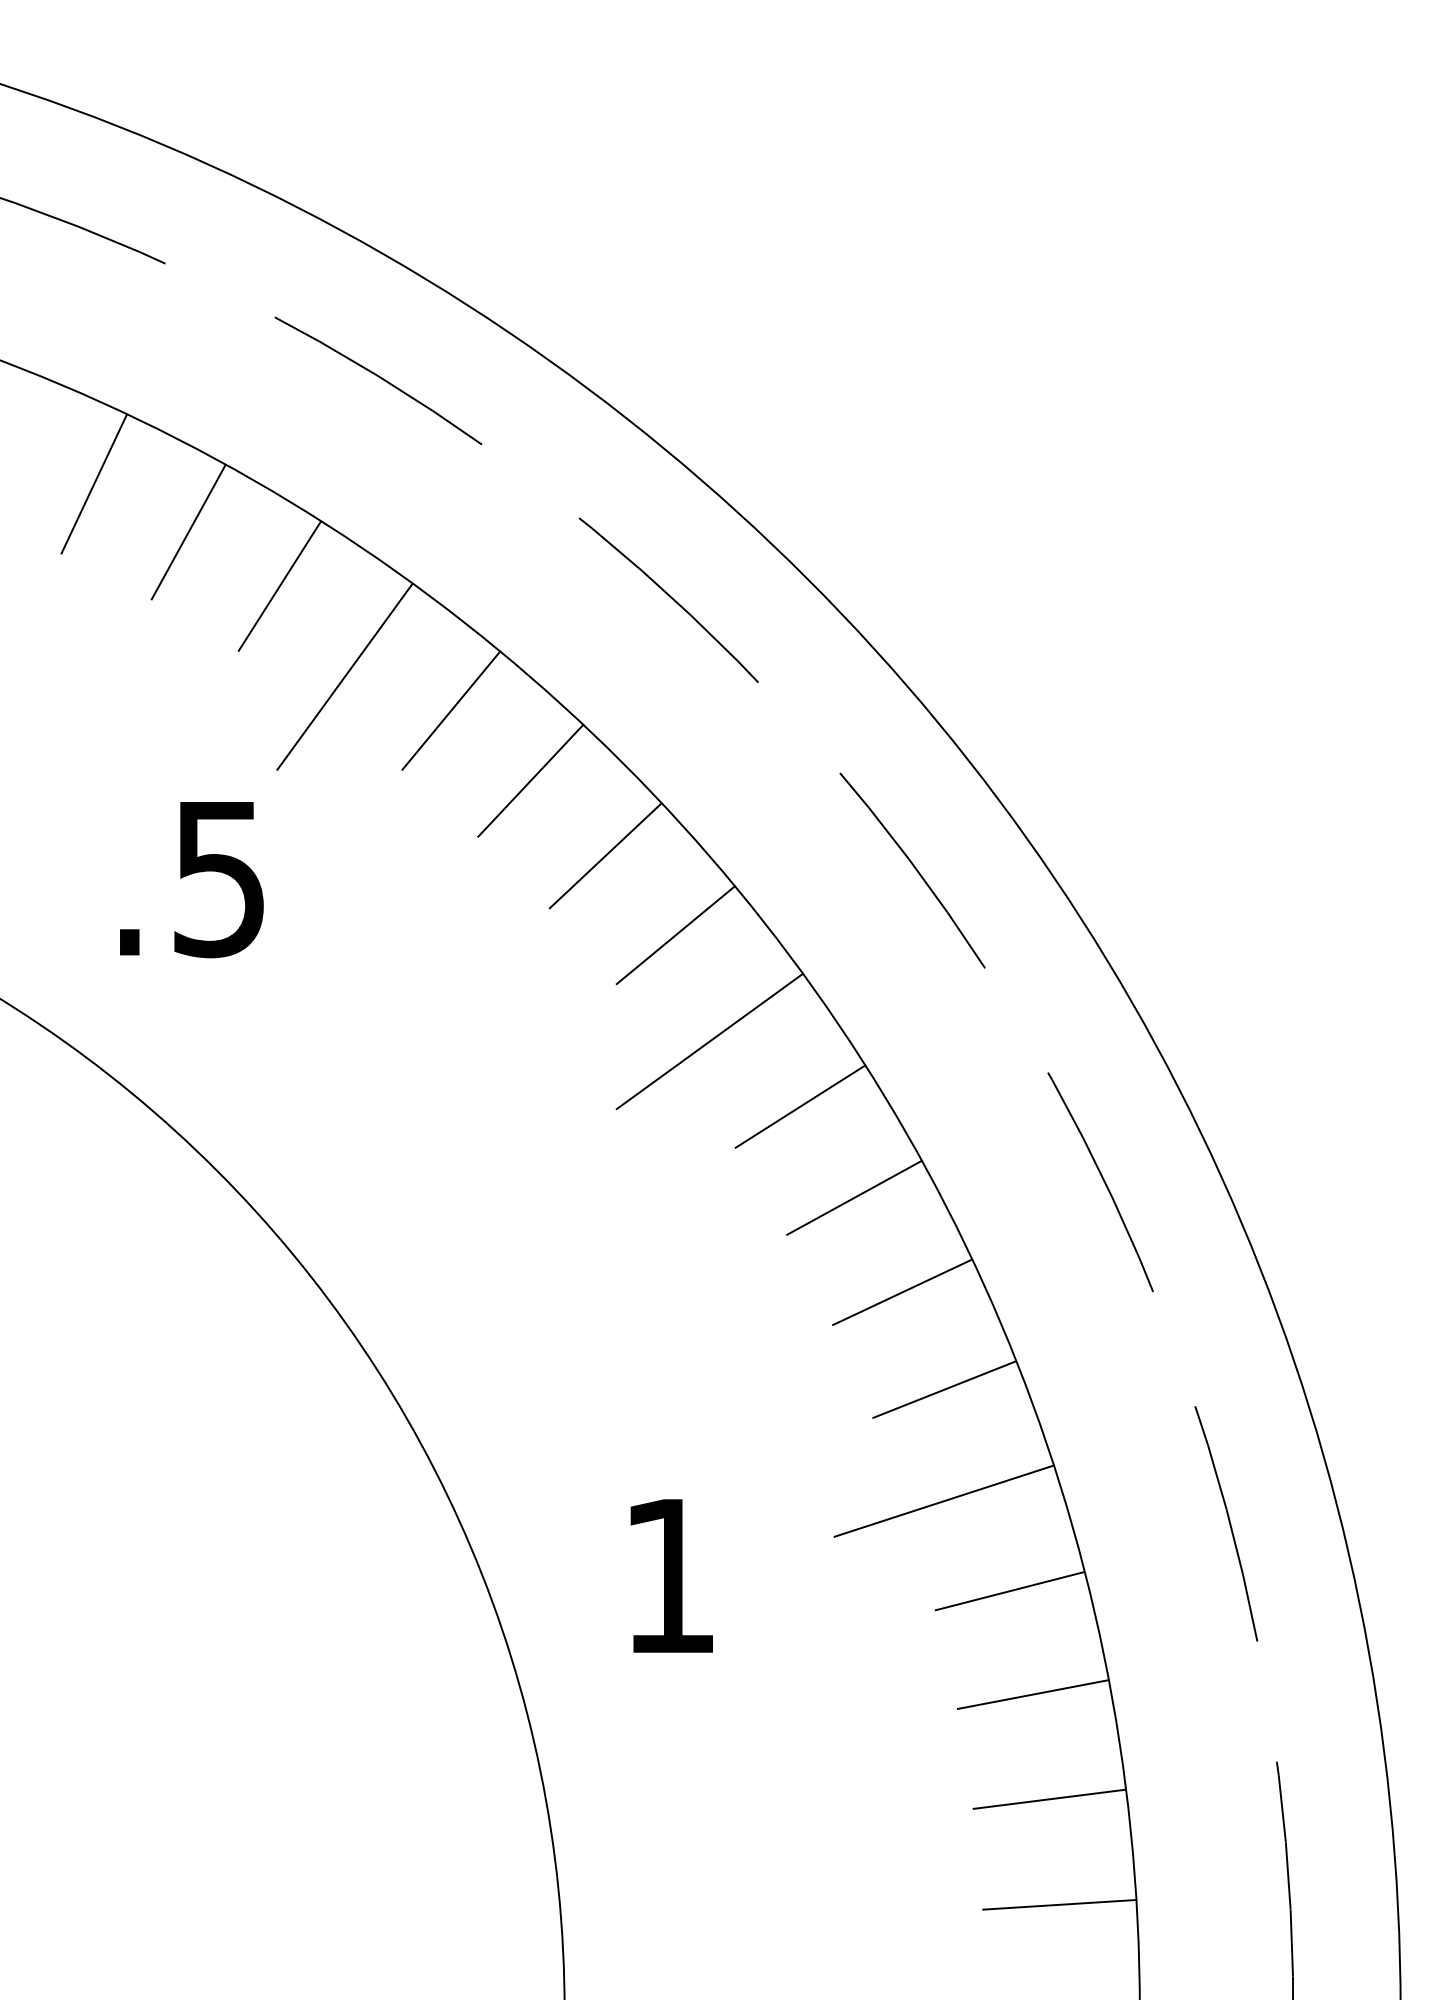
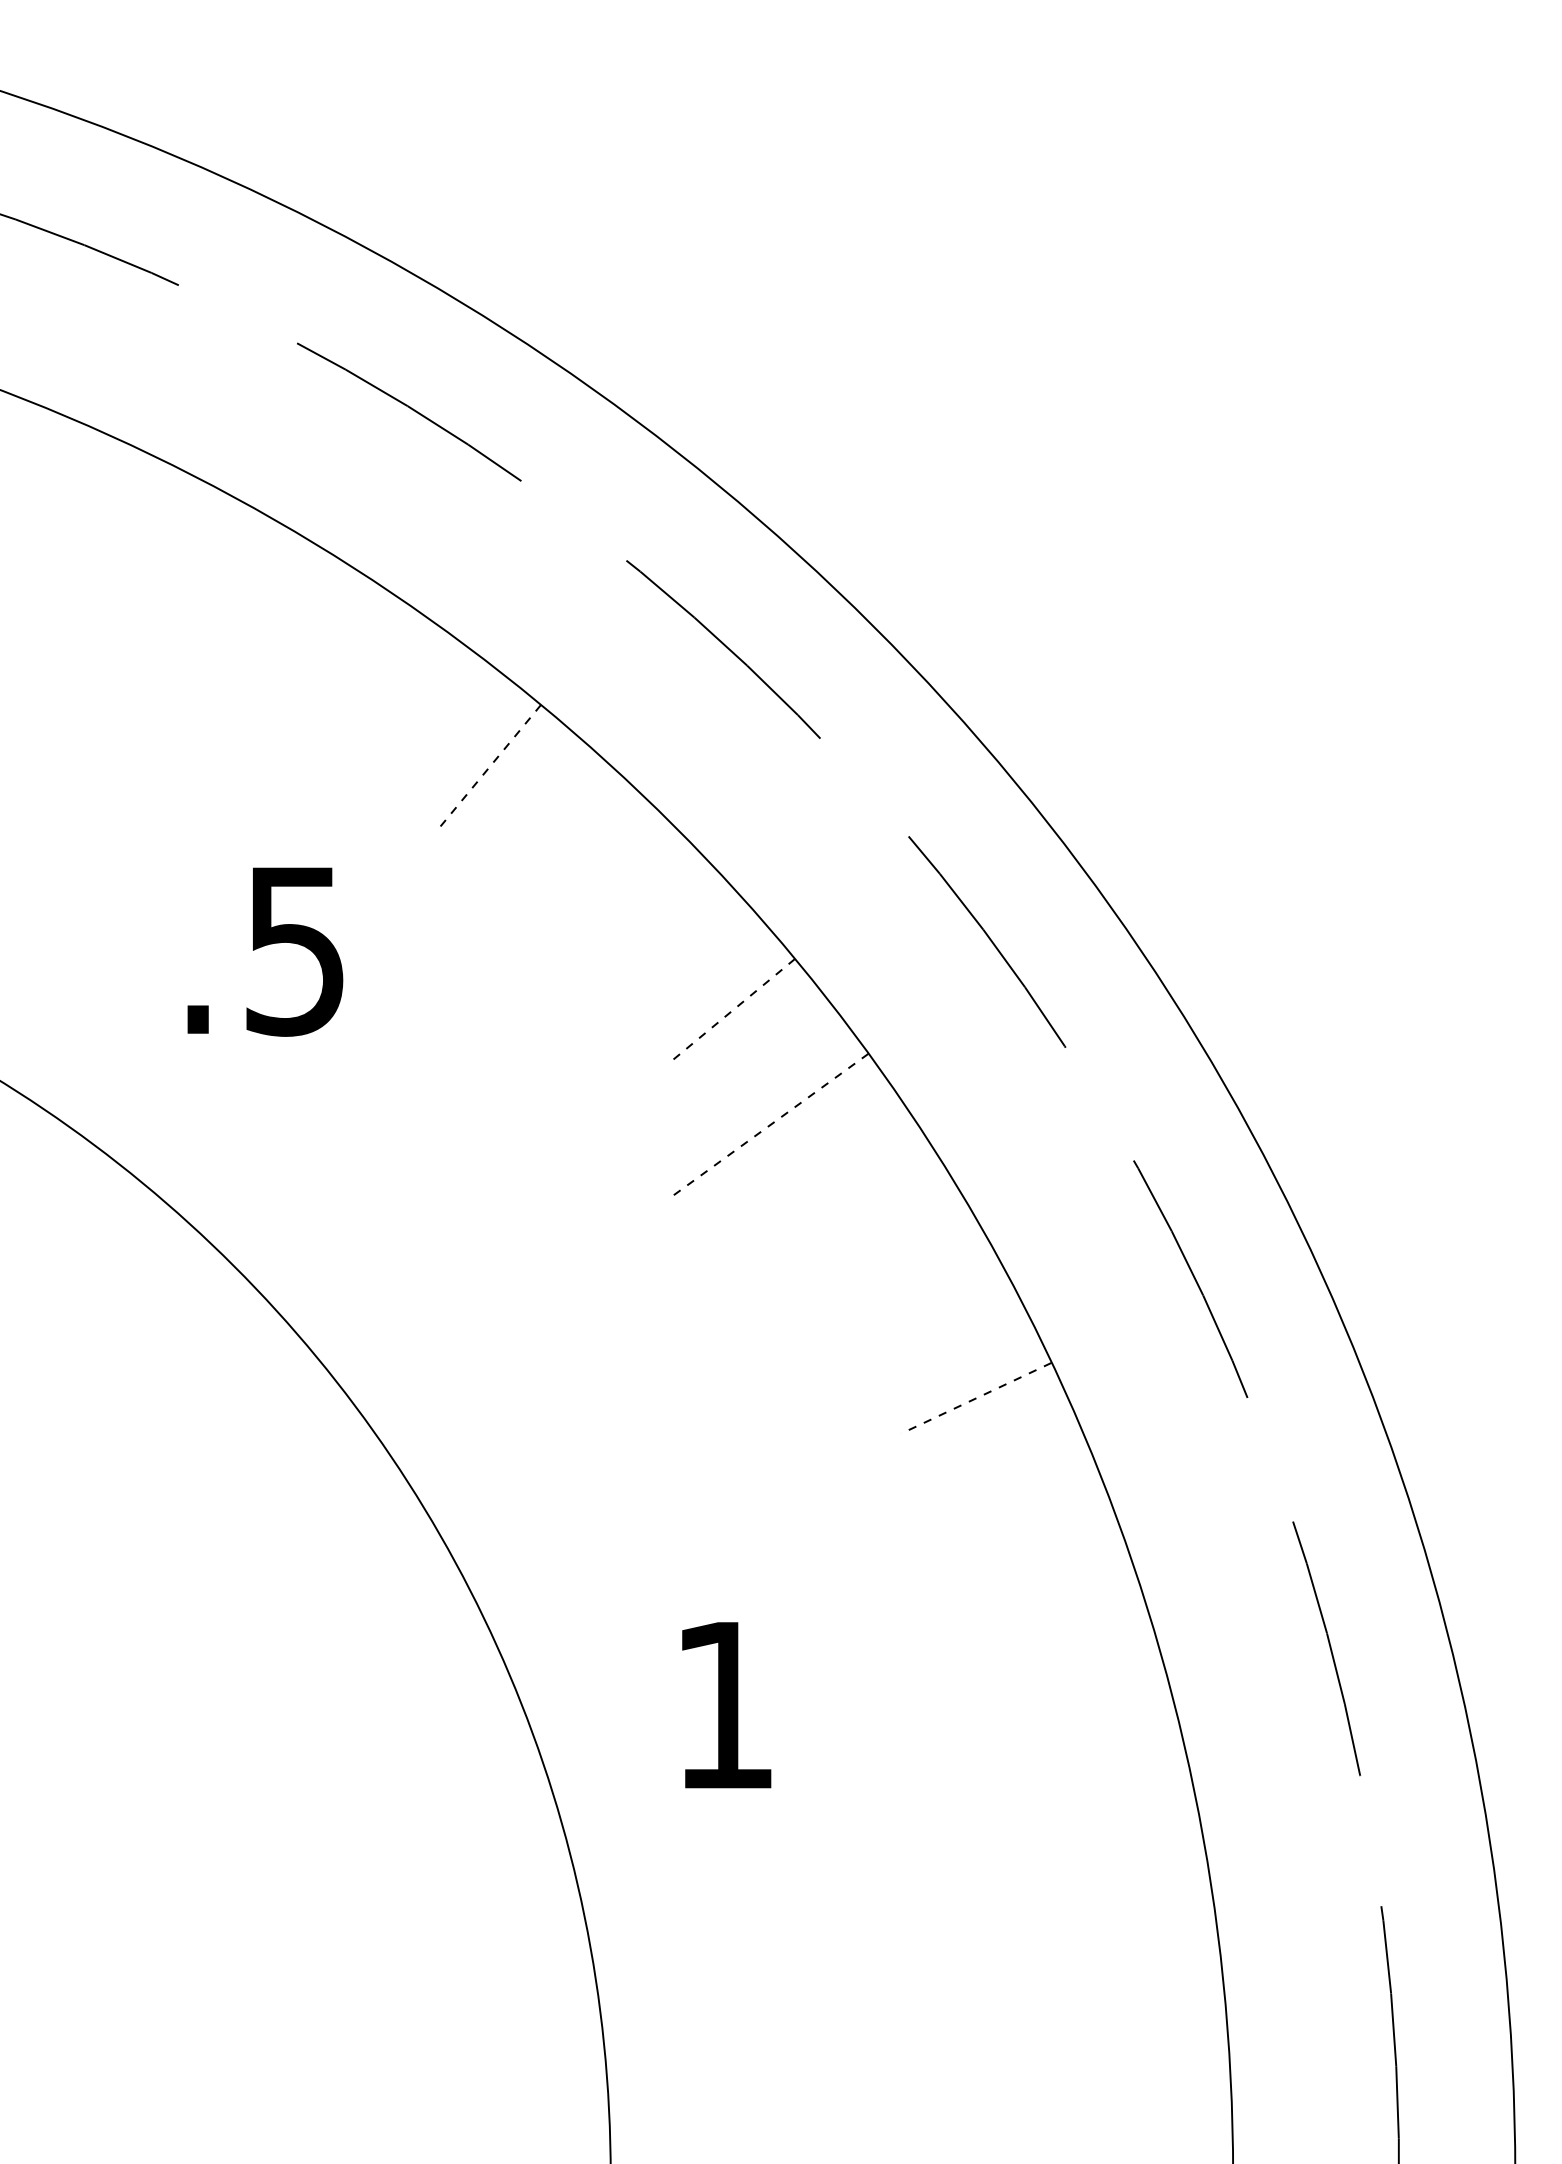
line: (94, 483) -> (101, 523), removed
line: (188, 531) -> (203, 575), removed
line: (279, 586) -> (302, 634), removed
line: (344, 676) -> (372, 731), removed
line: (451, 710) -> (488, 768), solid -> dashed
line: (530, 780) -> (573, 844), removed
line: (605, 855) -> (654, 925), removed
text: (191, 879) -> (265, 951), moved
line: (676, 934) -> (731, 1011), solid -> dashed
line: (709, 1042) -> (767, 1127), solid -> dashed
line: (800, 1105) -> (865, 1196), removed
line: (854, 1198) -> (924, 1296), removed
line: (901, 1292) -> (975, 1398), solid -> dashed
line: (944, 1389) -> (1021, 1503), removed
line: (943, 1500) -> (1020, 1623), removed
line: (1009, 1591) -> (1092, 1721), removed
line: (1032, 1694) -> (1117, 1833), removed
line: (1049, 1798) -> (1135, 1946), removed
line: (1059, 1904) -> (1146, 2060), removed

